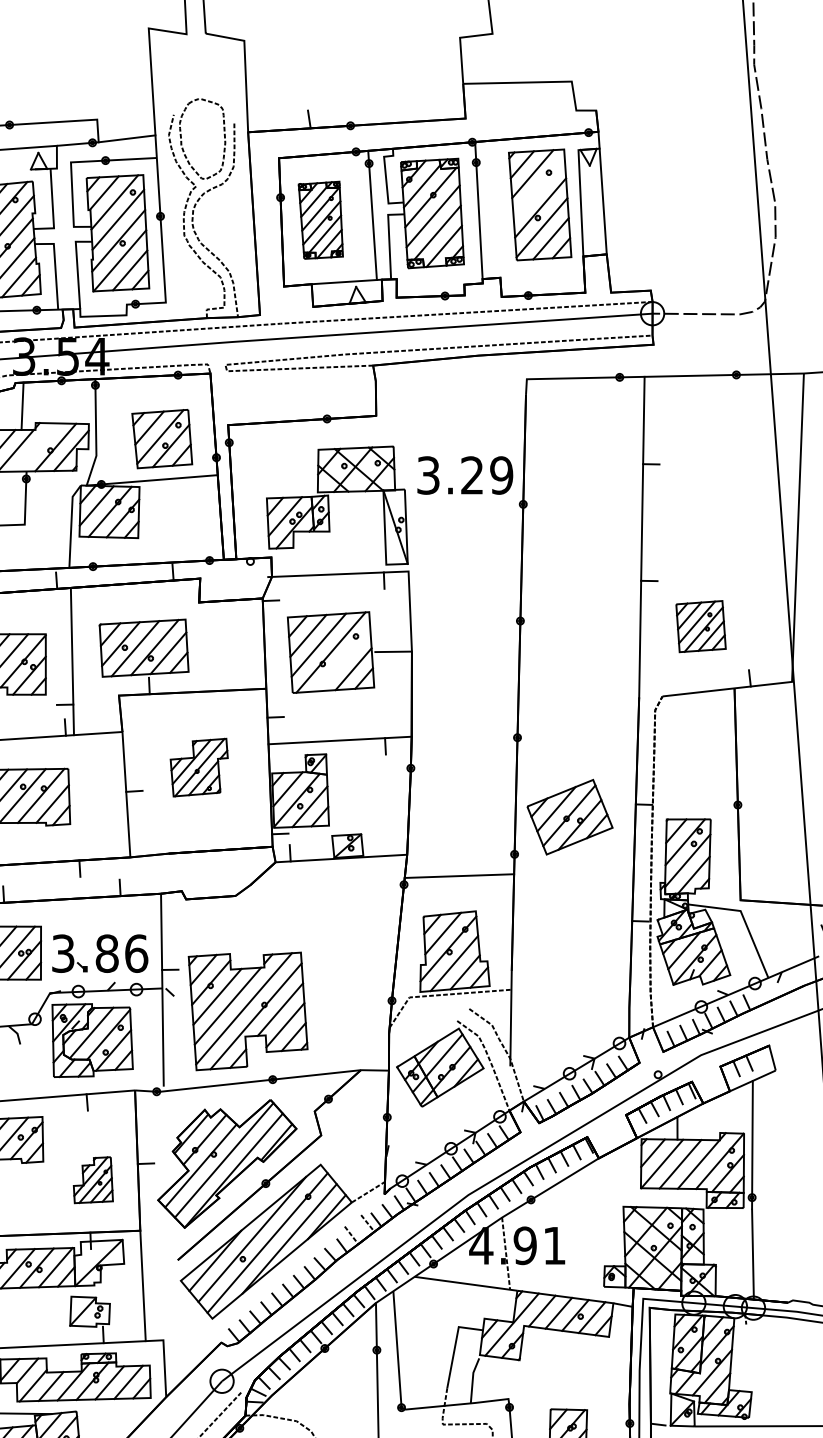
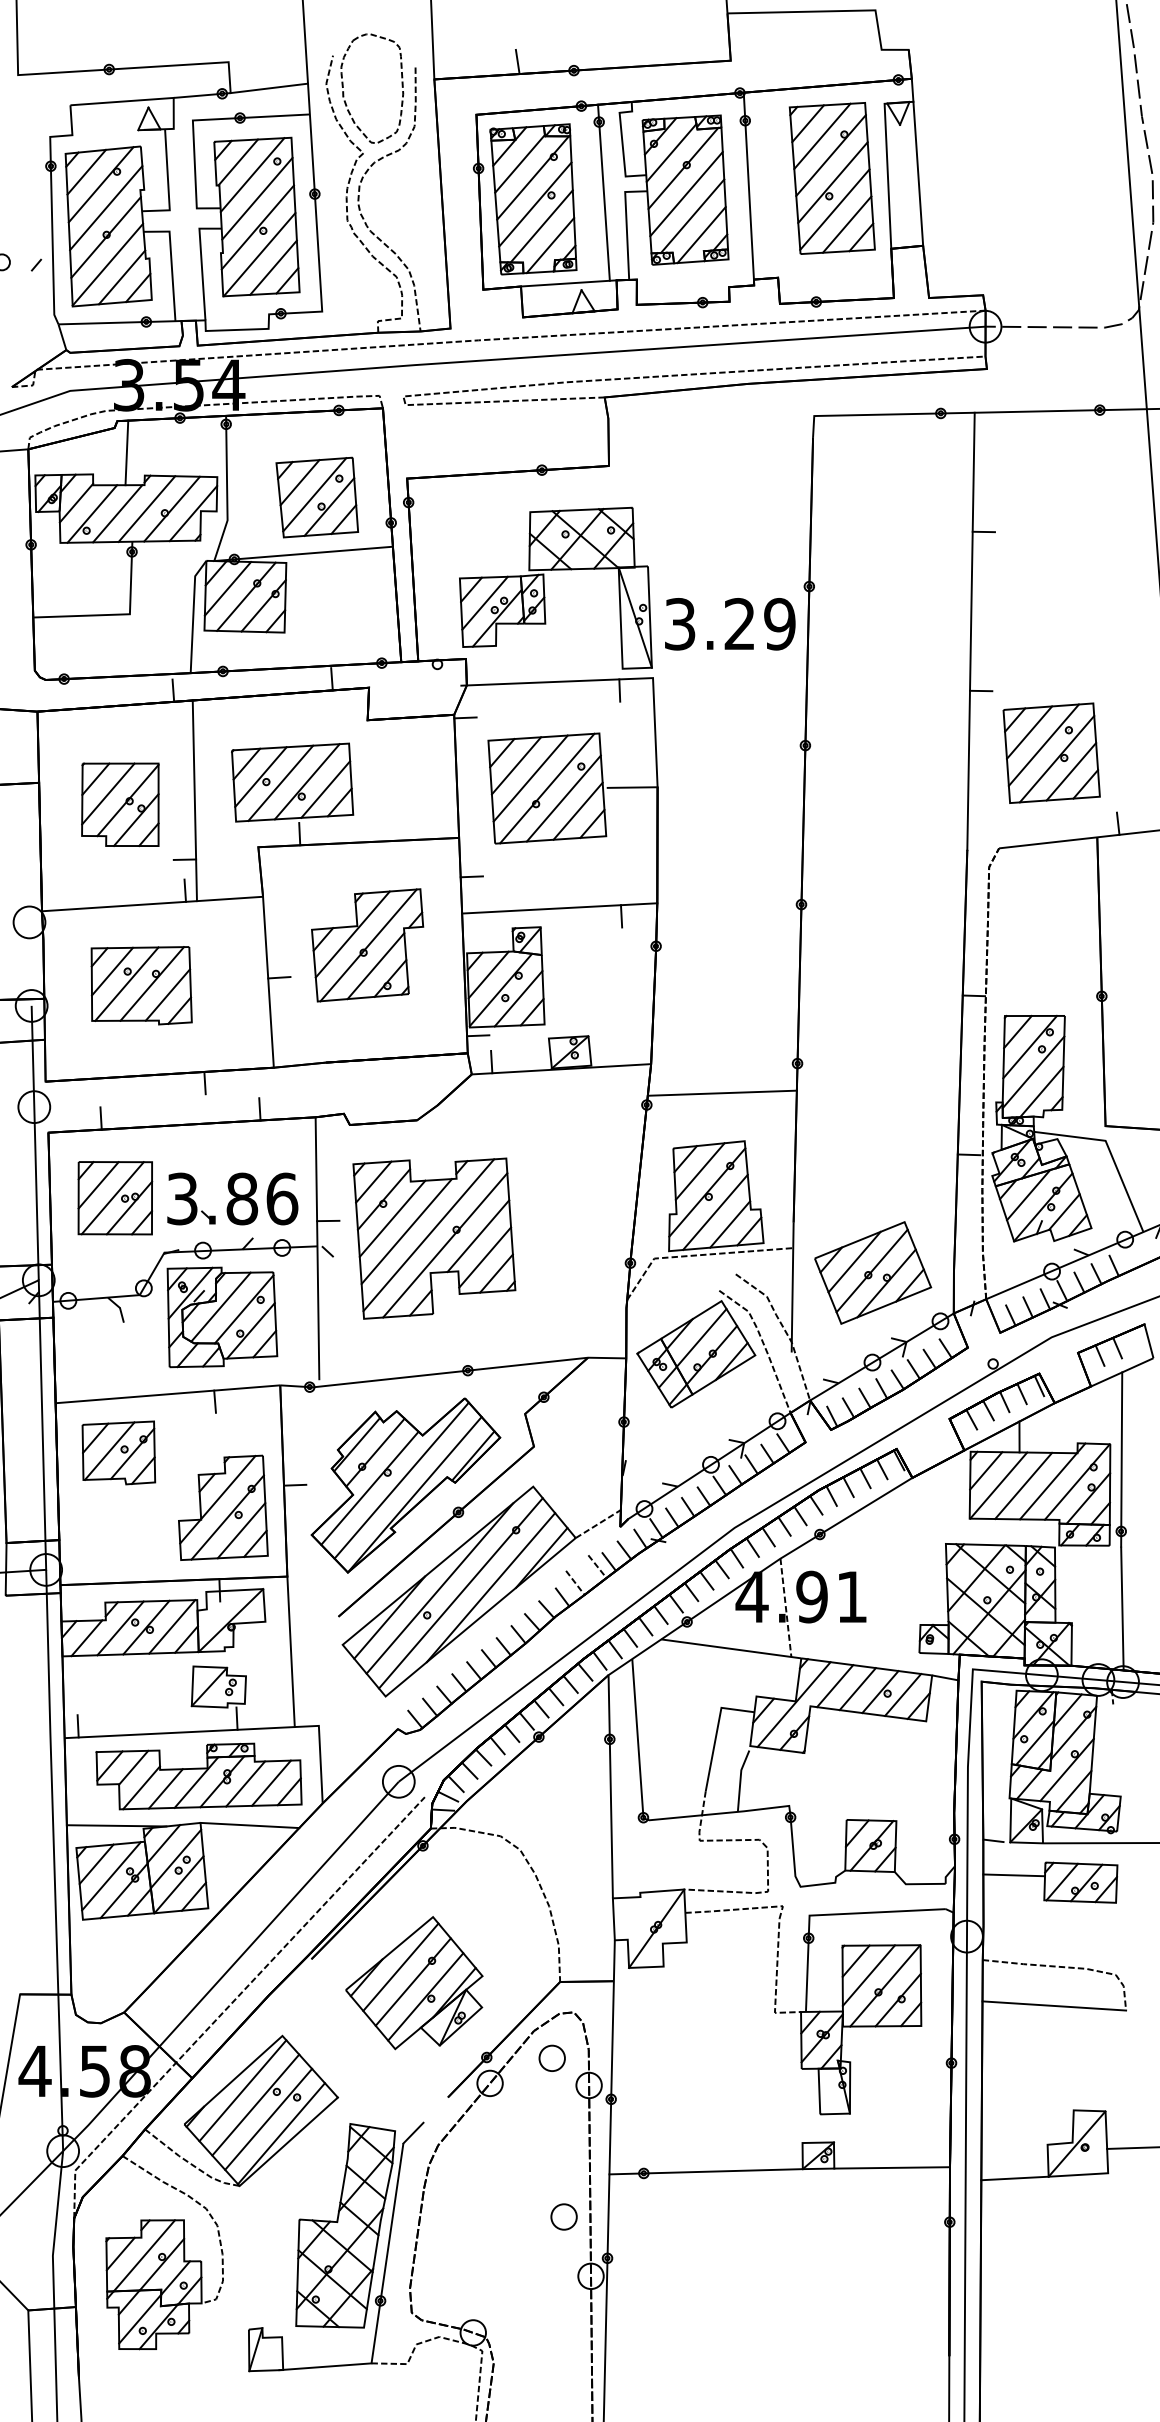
line: (538, 188) -> (830, 155), added
part: (320, 220) -> (533, 199), size x1.43
line: (36, 447) -> (146, 508), added
text: (465, 475) -> (730, 624), moved
part: (700, 626) -> (1051, 752), size x1.43
line: (342, 659) -> (563, 798), added
part: (199, 767) -> (367, 945), size x1.43
part: (570, 816) -> (873, 1272), moved
part: (248, 1011) -> (434, 1238), moved
part: (93, 1180) -> (223, 1507), size x1.67
line: (112, 1413) -> (249, 1825), added

